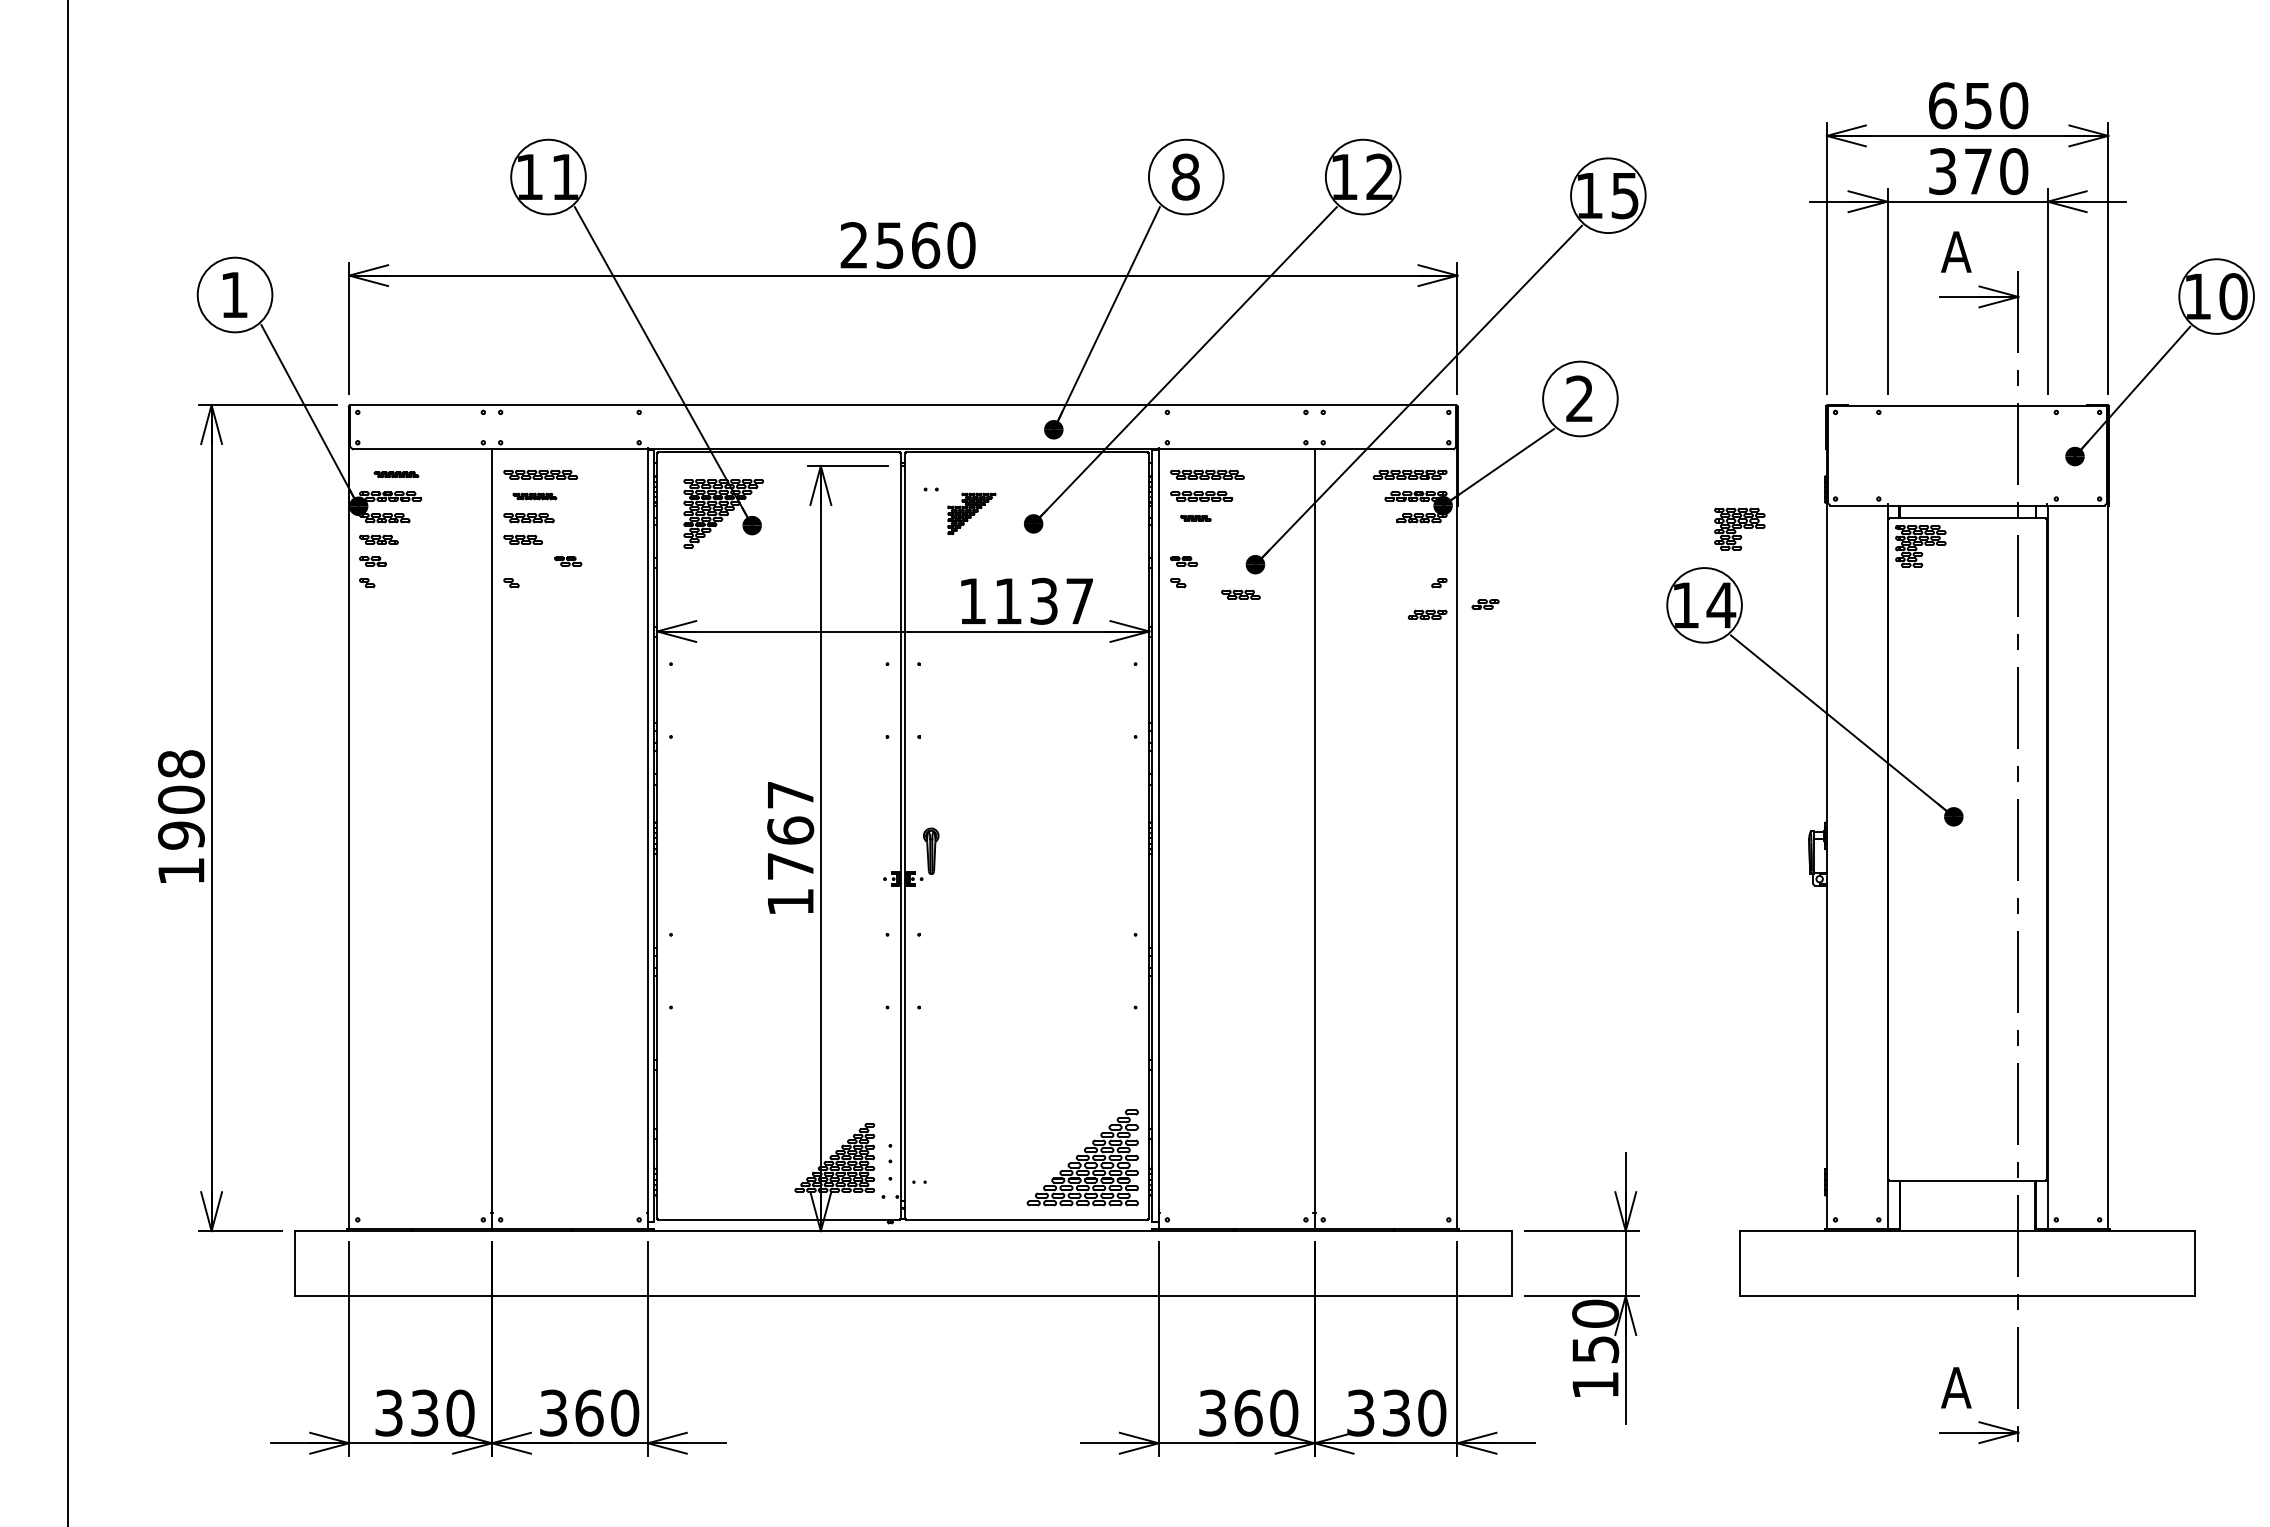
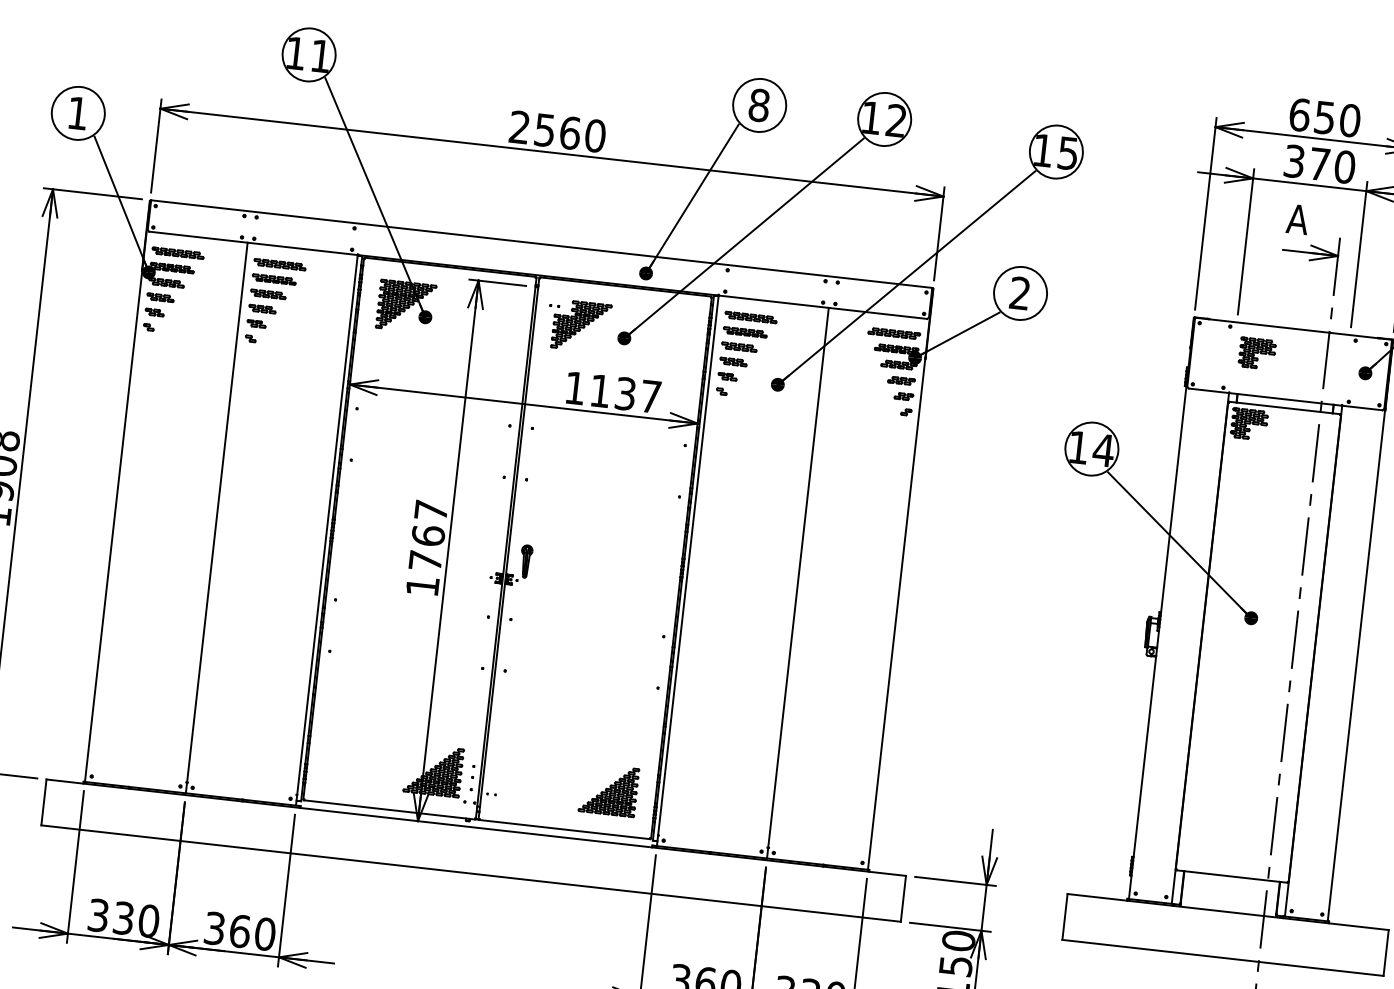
part: (396, 474) -> (178, 252), size x1.67
part: (534, 496) -> (273, 279), size x1.43
part: (971, 513) -> (581, 326), size x1.67
part: (1195, 518) -> (739, 347), size x1.67
part: (1739, 528) -> (1257, 353), moved
part: (568, 561) -> (256, 324), moved
part: (1240, 594) -> (733, 361), moved
part: (1485, 604) -> (903, 396), moved
part: (1427, 614) -> (901, 380), moved
part: (1082, 1157) -> (608, 789), size x0.71

